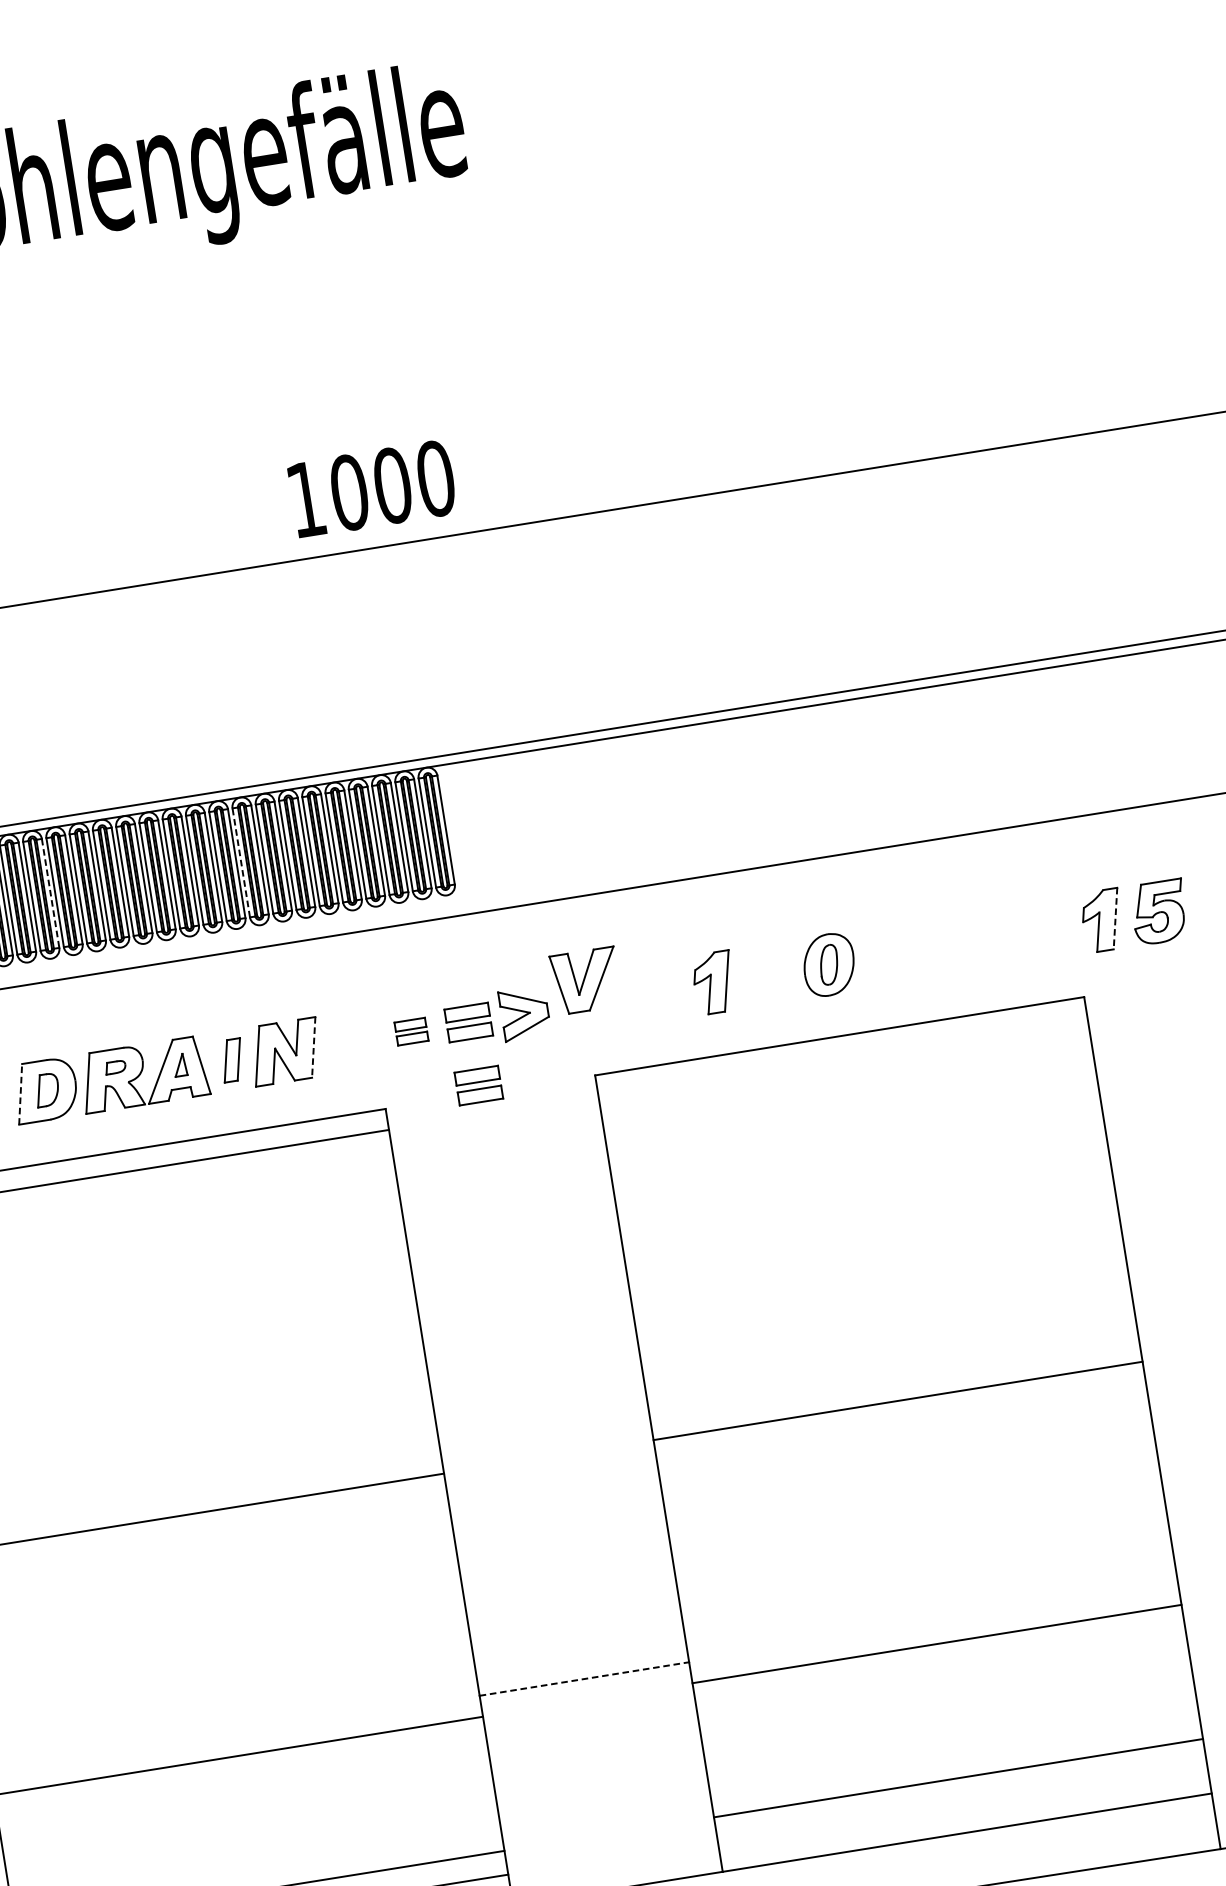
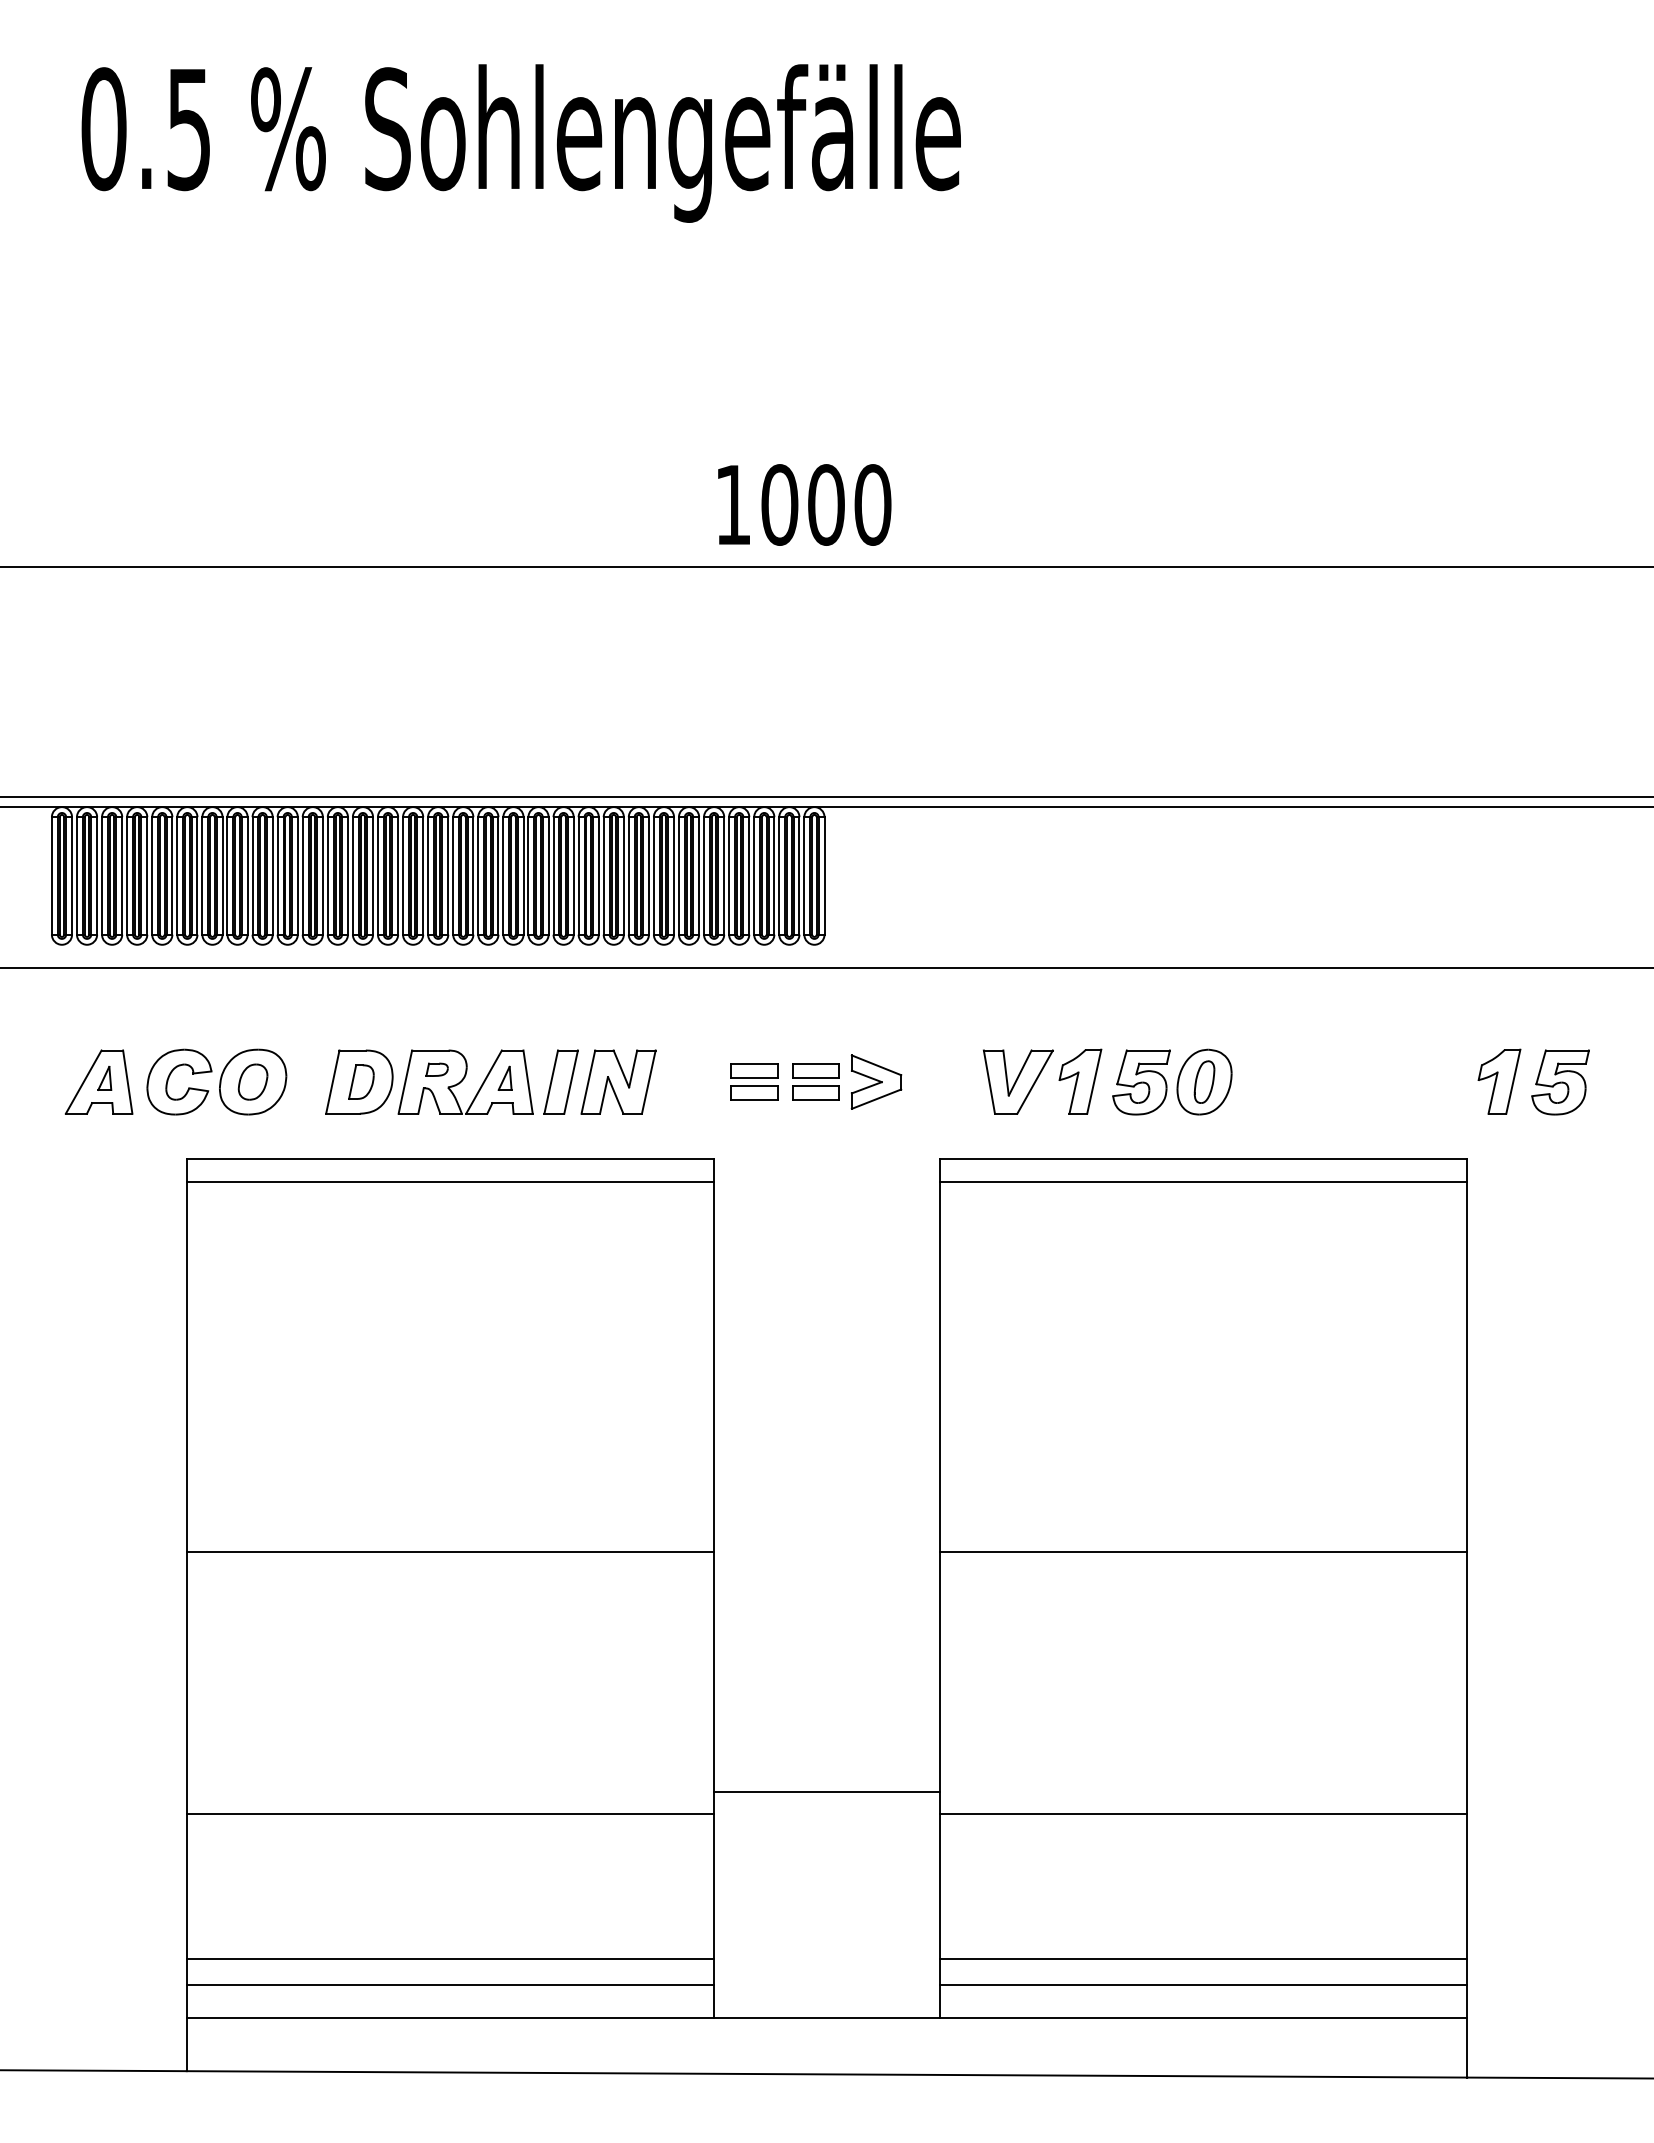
line: (241, 862) -> (603, 875), dashed -> solid
line: (50, 892) -> (398, 875), dashed -> solid
line: (1115, 918) -> (1513, 1081), dashed -> solid
part: (770, 974) -> (1141, 1082), added
part: (586, 980) -> (1018, 1081), moved
part: (411, 1031) -> (754, 1081), size x1.43
line: (313, 1047) -> (648, 1082), dashed -> solid
line: (842, 1057) -> (1203, 1181), added
part: (231, 1059) -> (560, 1081), size x1.43
part: (478, 1085) -> (815, 1149), removed
line: (20, 1093) -> (332, 1081), dashed -> solid
line: (584, 1678) -> (827, 1791), dashed -> solid
line: (962, 1801) -> (1203, 1984), added

